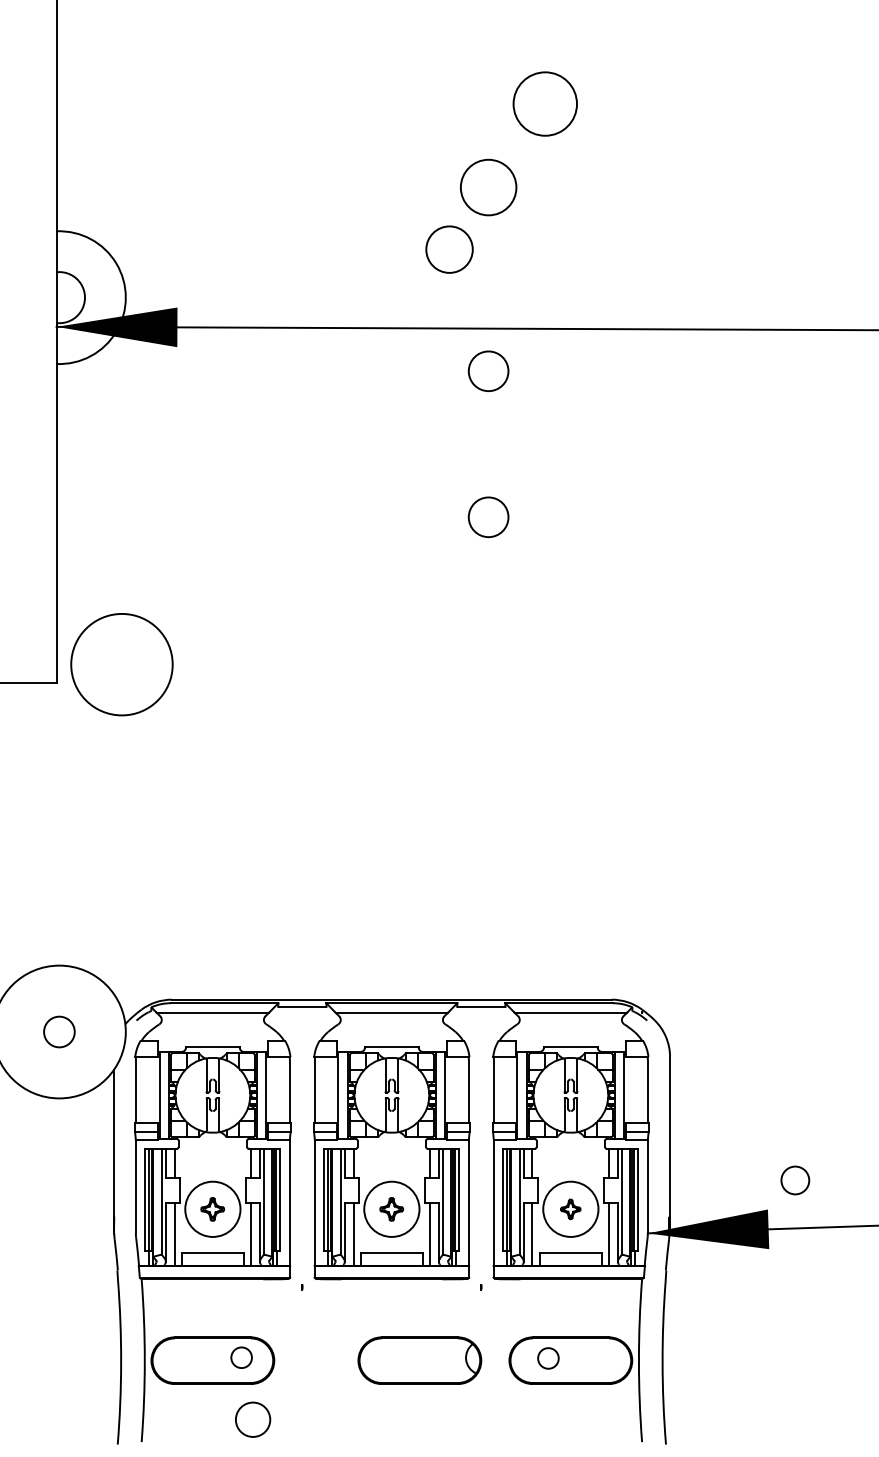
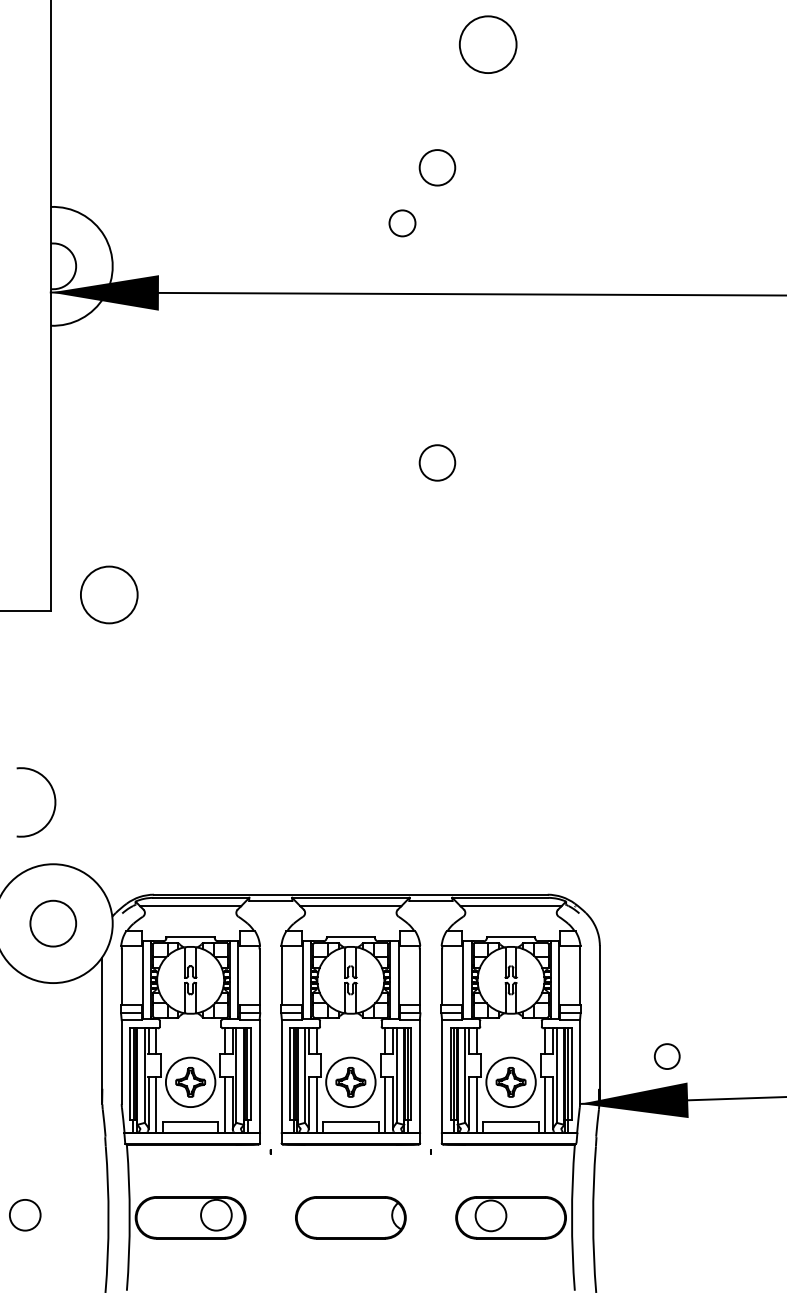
circle: (544, 103) -> (487, 44), moved
circle: (488, 187) -> (437, 167), size x0.71
circle: (449, 249) -> (402, 223), size x0.62
circle: (488, 370) -> (437, 331), removed
circle: (121, 664) -> (108, 594), size x0.62
arc: (60, 896) -> (54, 802), added
circle: (59, 1031) -> (53, 923), size x1.67
circle: (795, 1180) -> (667, 1056), moved
part: (212, 1209) -> (190, 1082), size x1.43
part: (391, 1209) -> (350, 1082), size x1.43
part: (570, 1209) -> (510, 1082), size x1.67
circle: (241, 1357) -> (216, 1215), size x1.67
circle: (548, 1358) -> (491, 1215), size x1.67
part: (419, 1360) -> (350, 1217), moved
circle: (253, 1419) -> (25, 1215), moved

